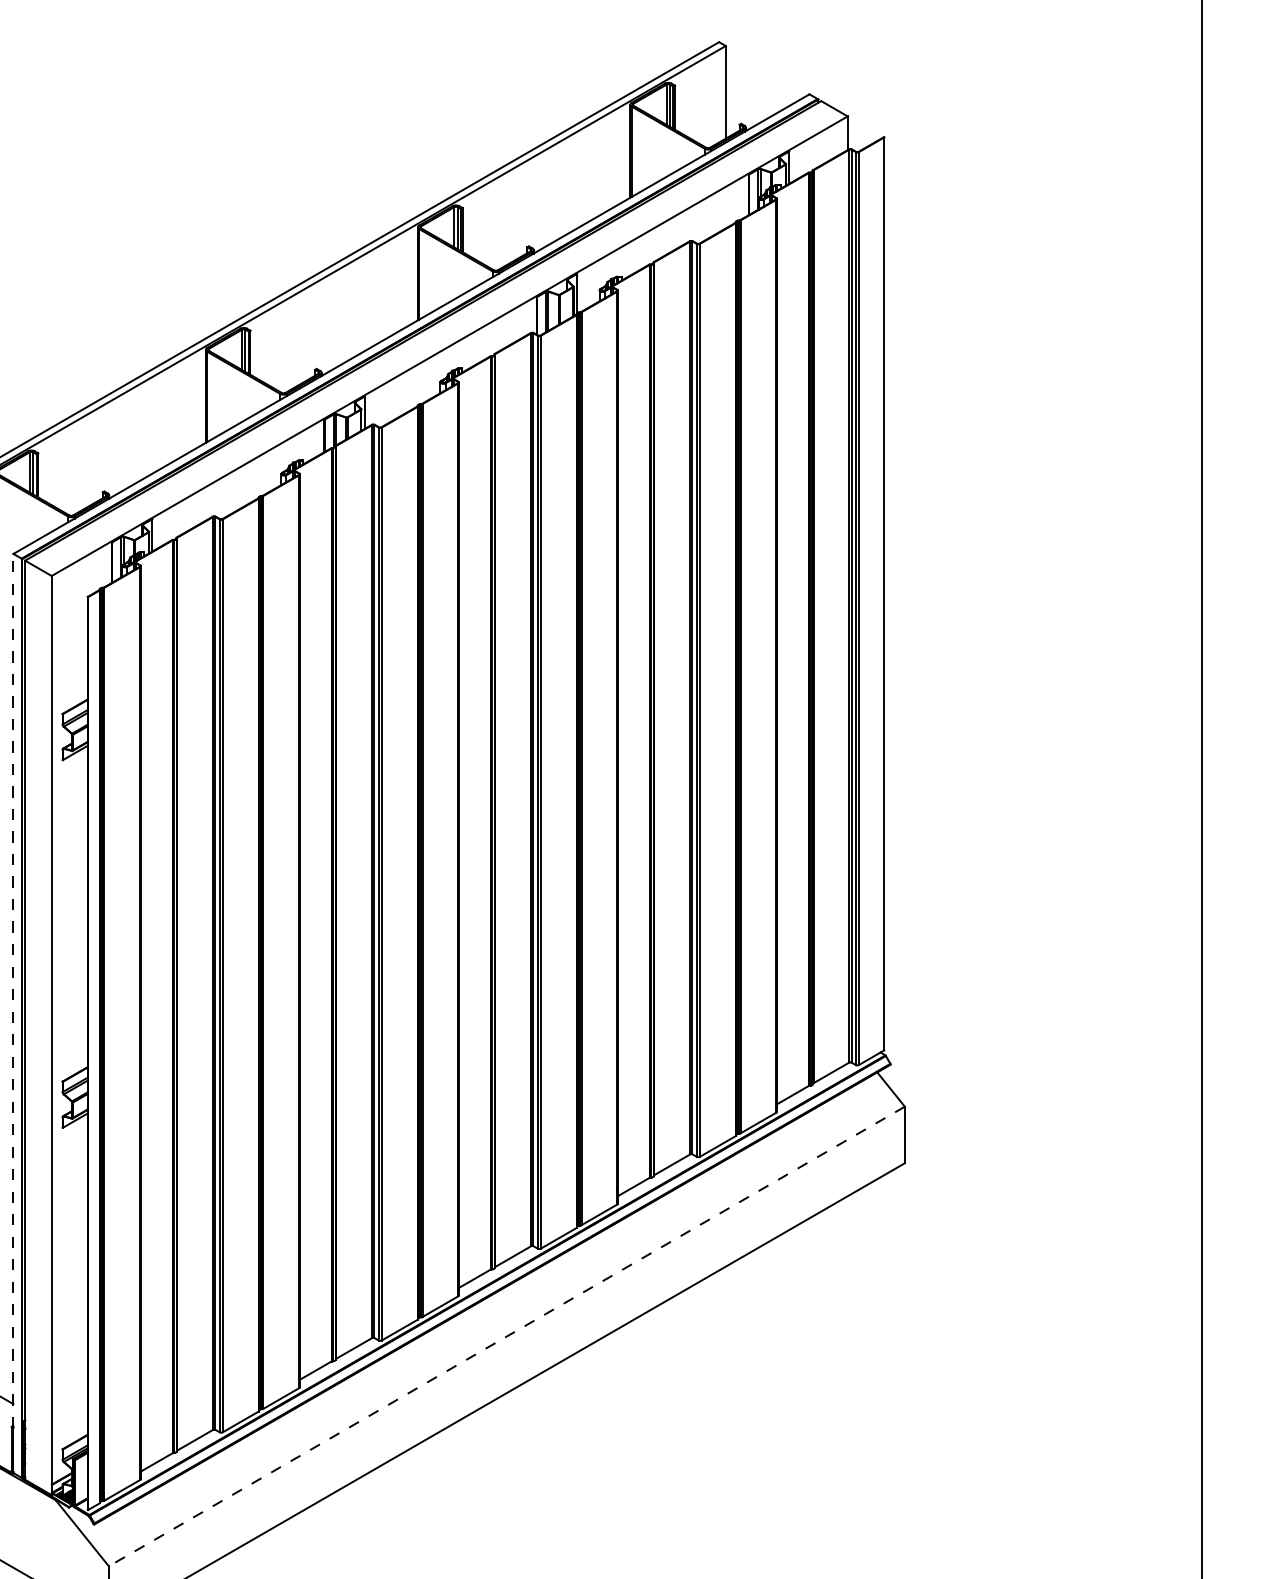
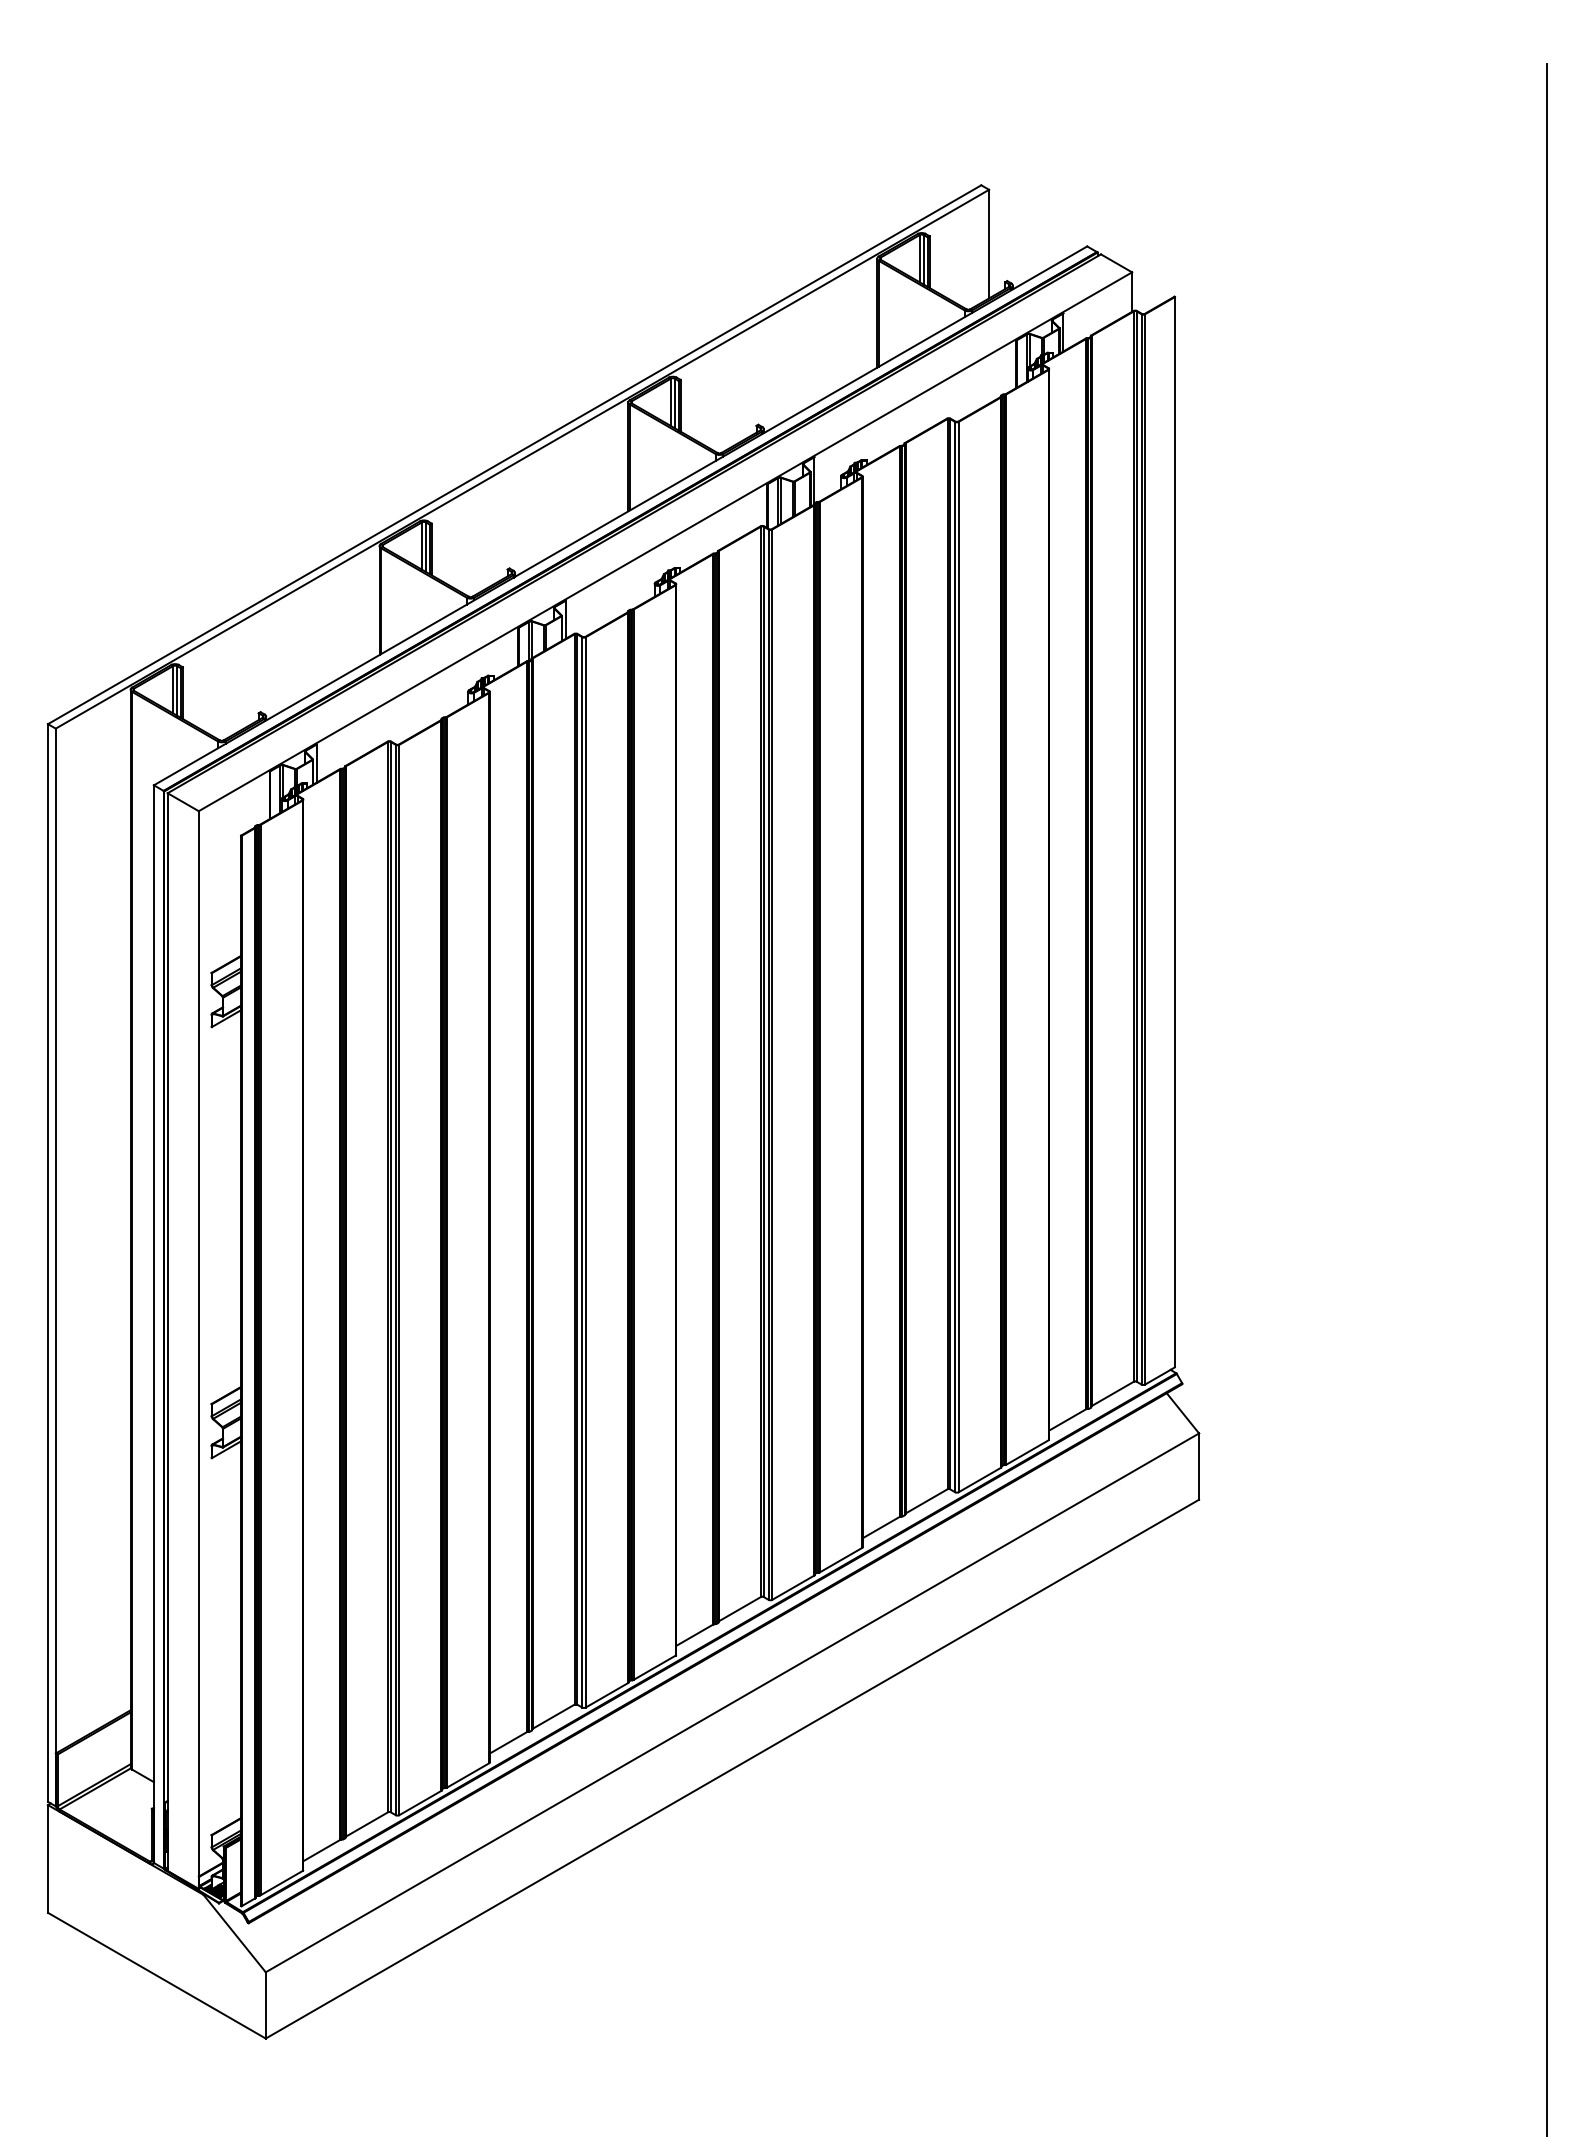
line: (13, 1013) -> (153, 1324), dashed -> solid
line: (506, 1336) -> (732, 1702), dashed -> solid

